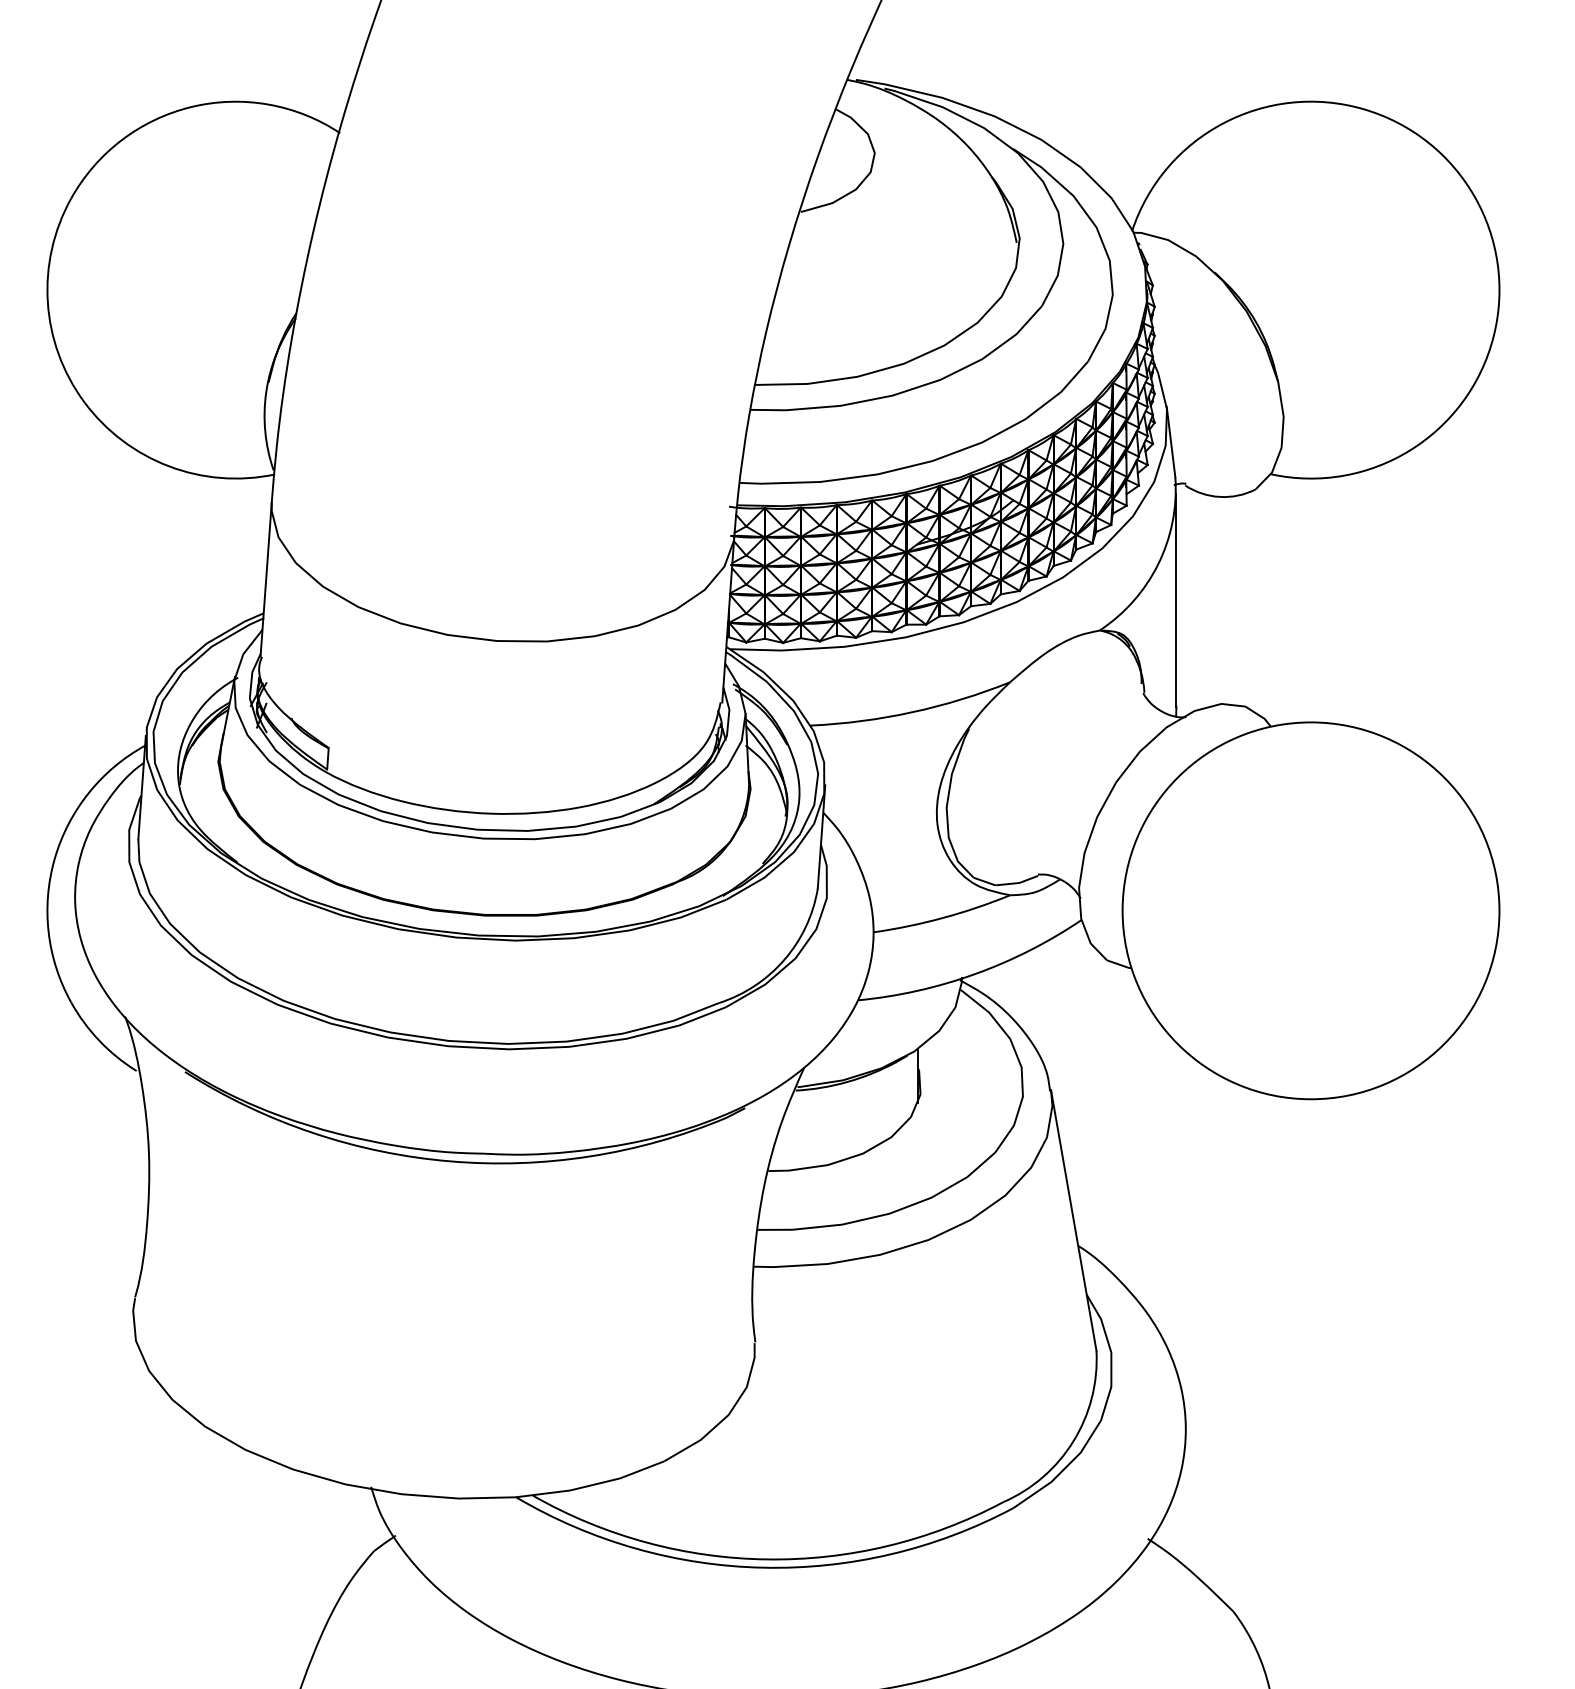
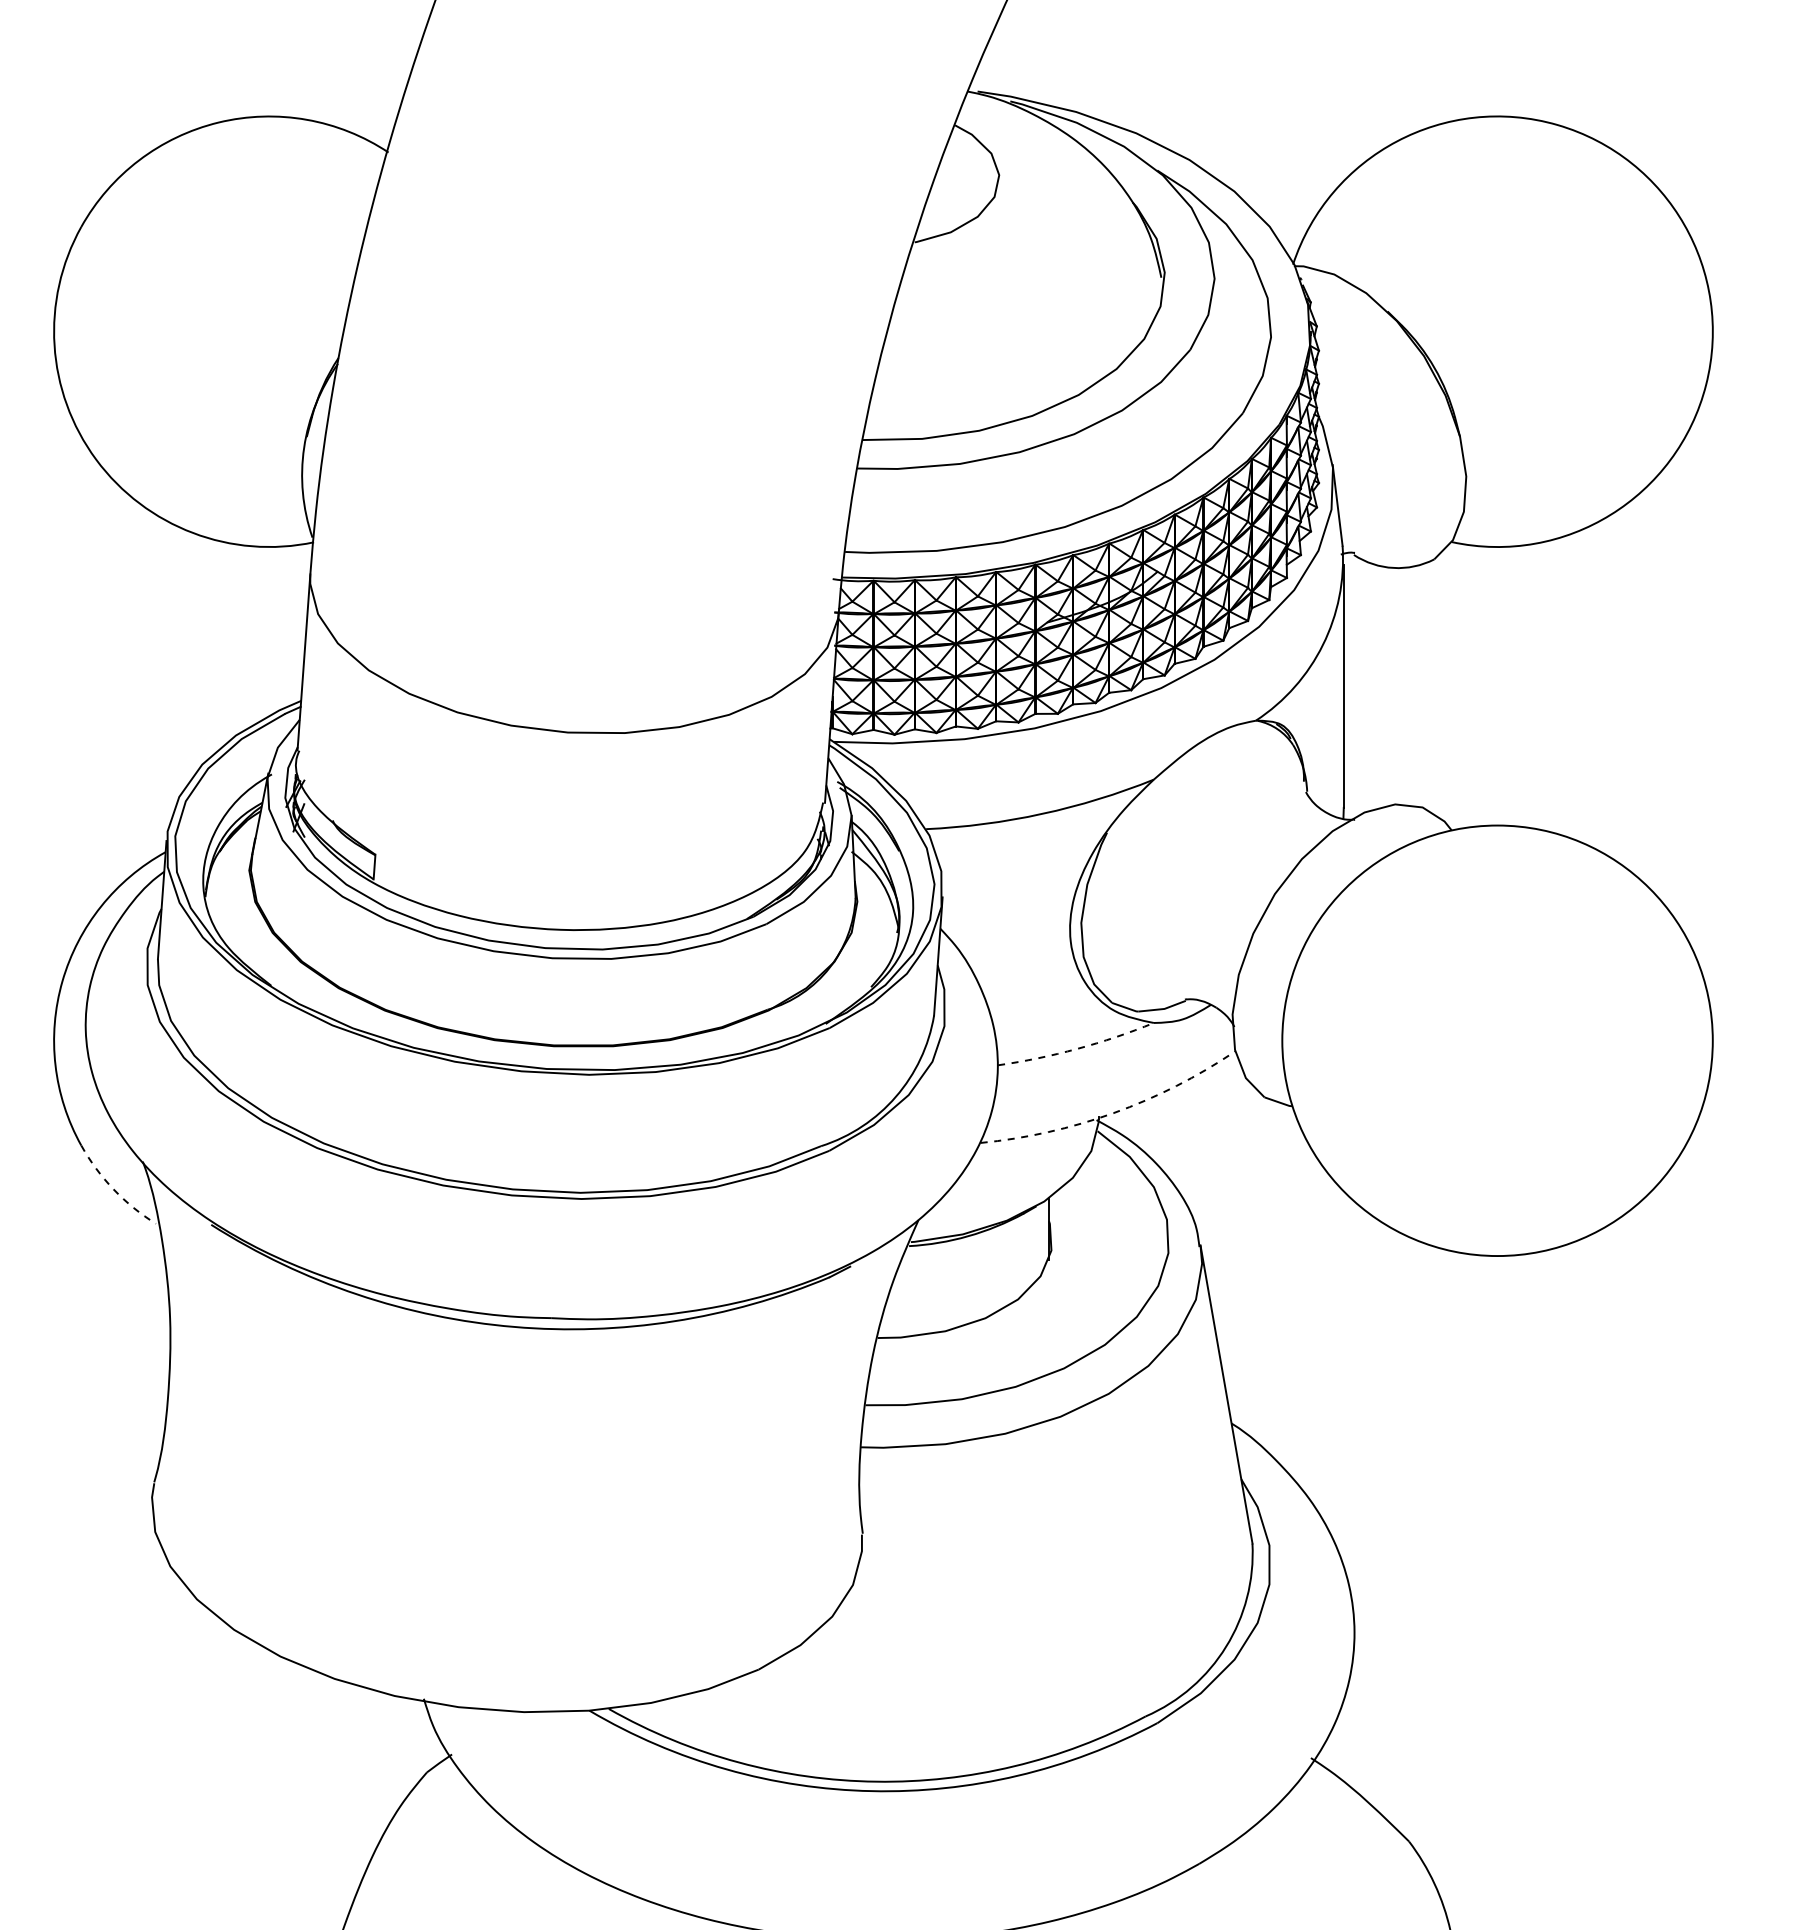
arc: (943, 917) -> (1077, 1048), solid -> dashed
arc: (974, 974) -> (1113, 1113), solid -> dashed
arc: (99, 1041) -> (113, 1189), solid -> dashed

